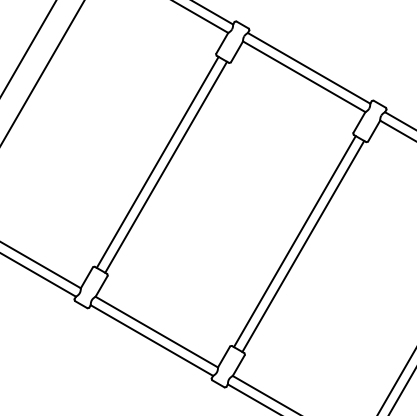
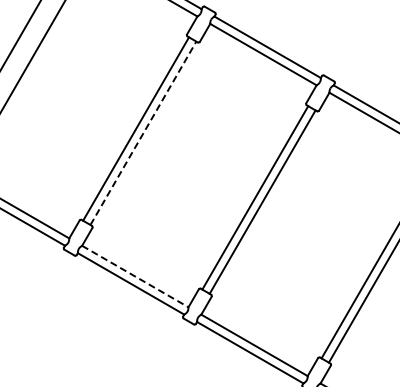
line: (166, 167) -> (143, 133), solid -> dashed
line: (157, 332) -> (135, 276), solid -> dashed

